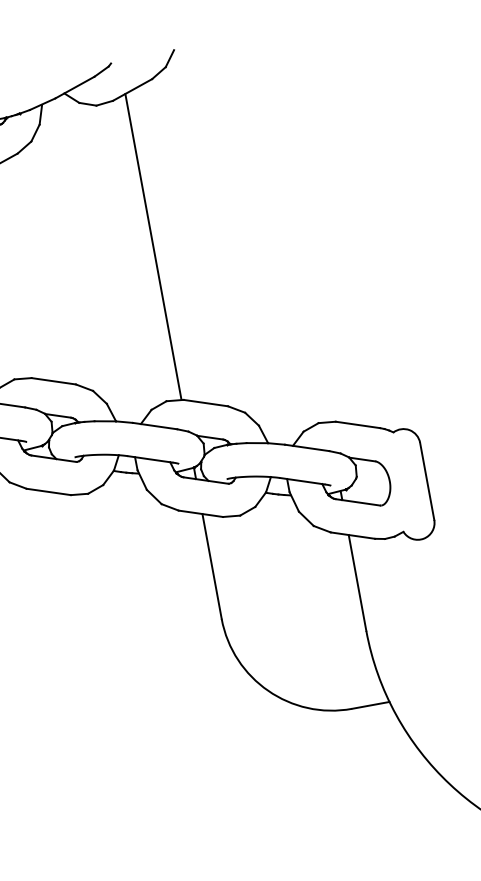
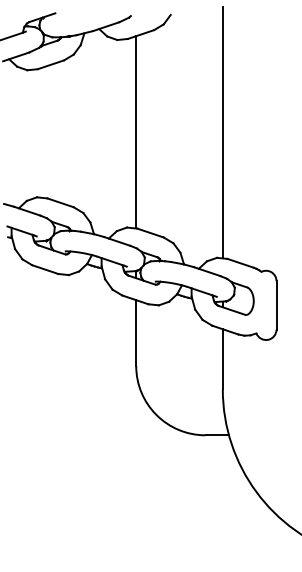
line: (290, 222) -> (222, 132), added

